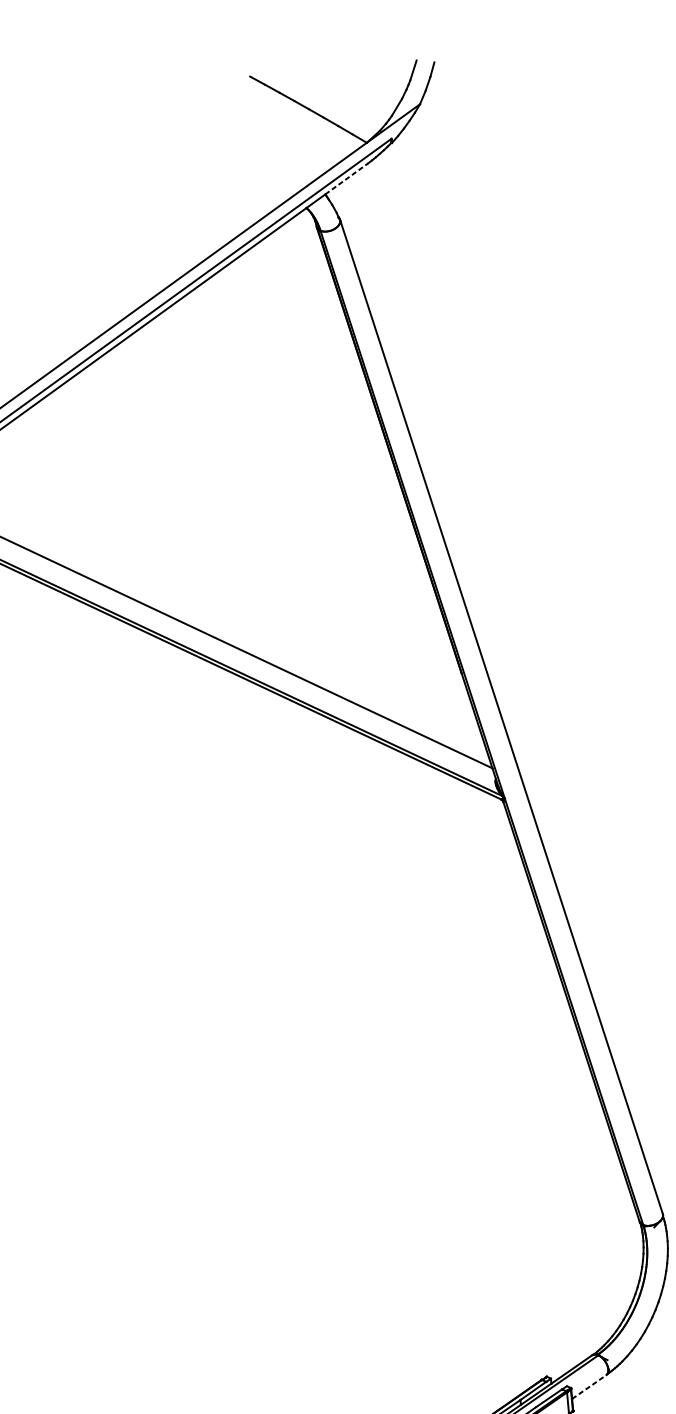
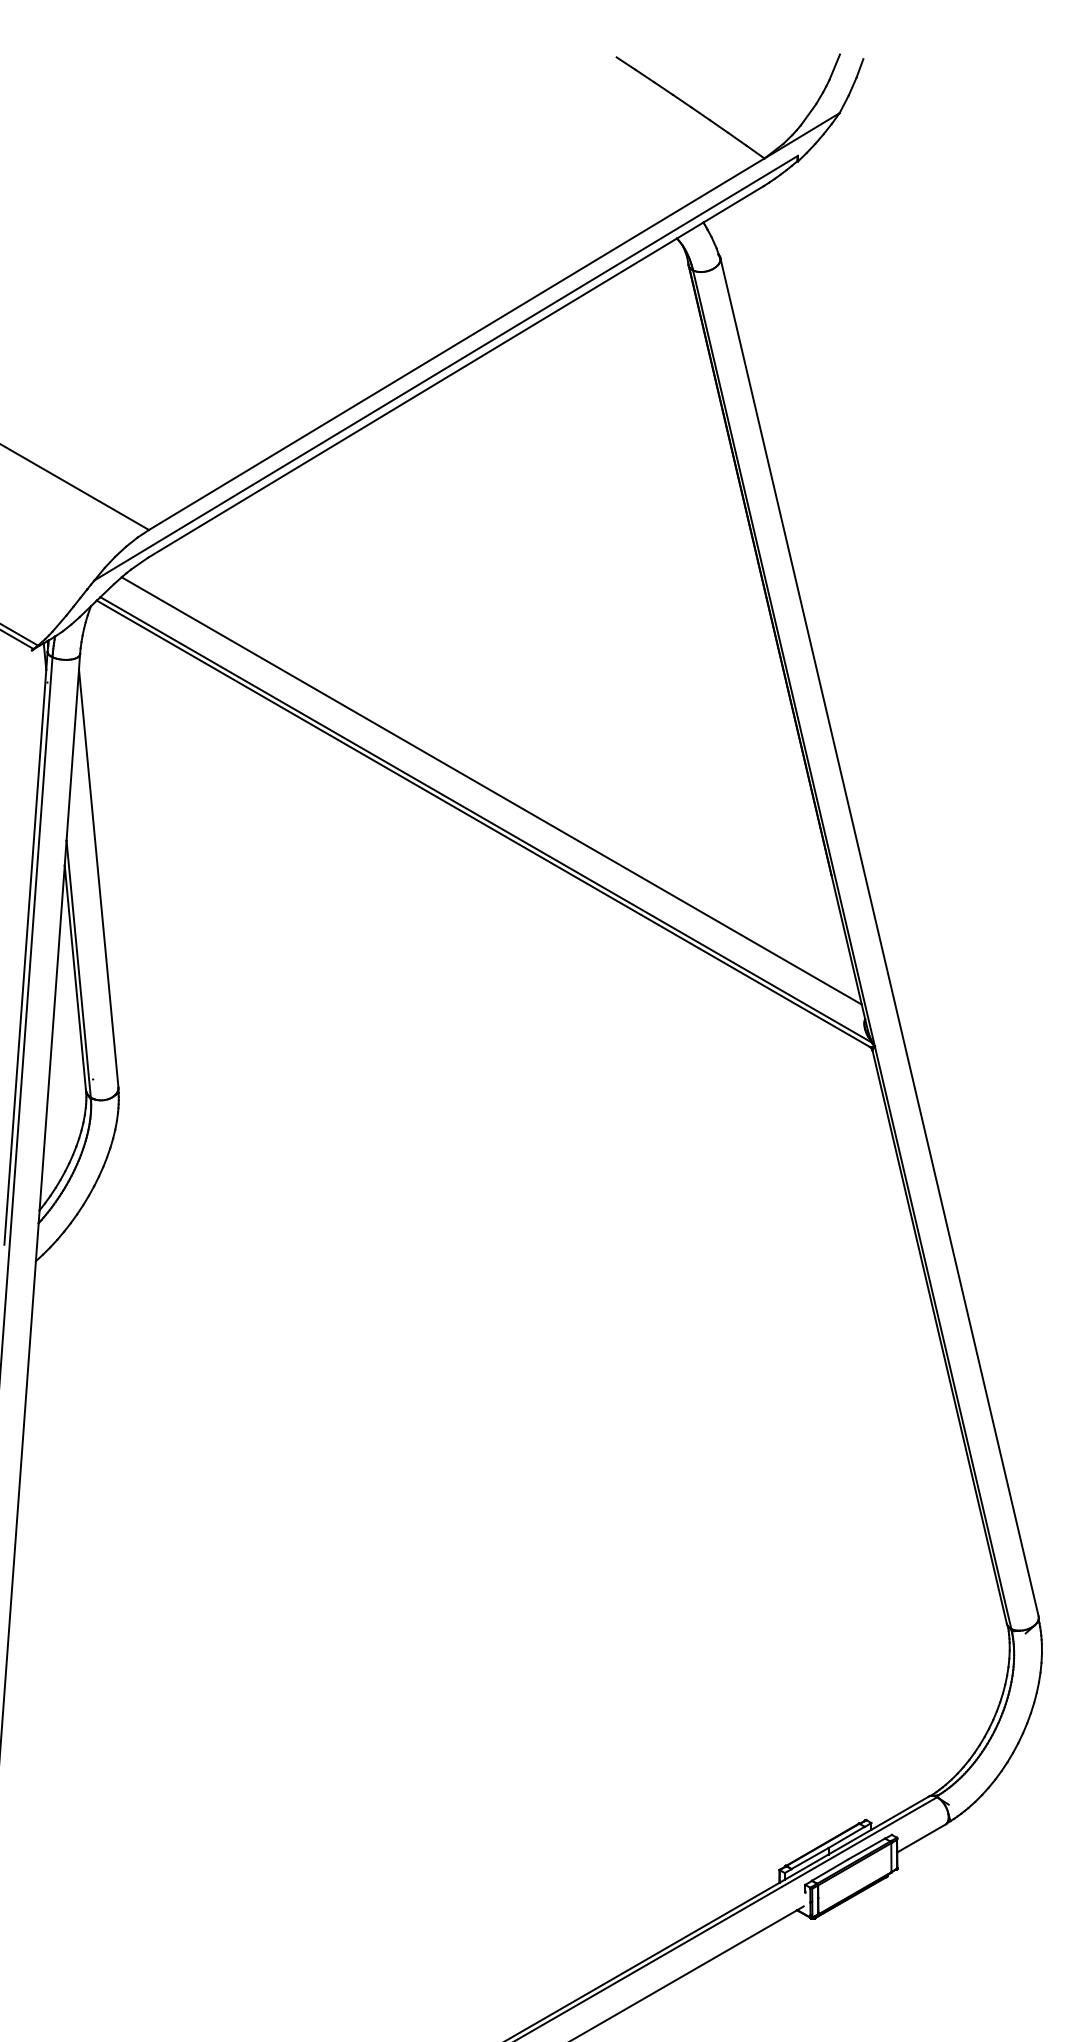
line: (347, 179) -> (734, 204), dashed -> solid
line: (590, 1387) -> (922, 1838), dashed -> solid

